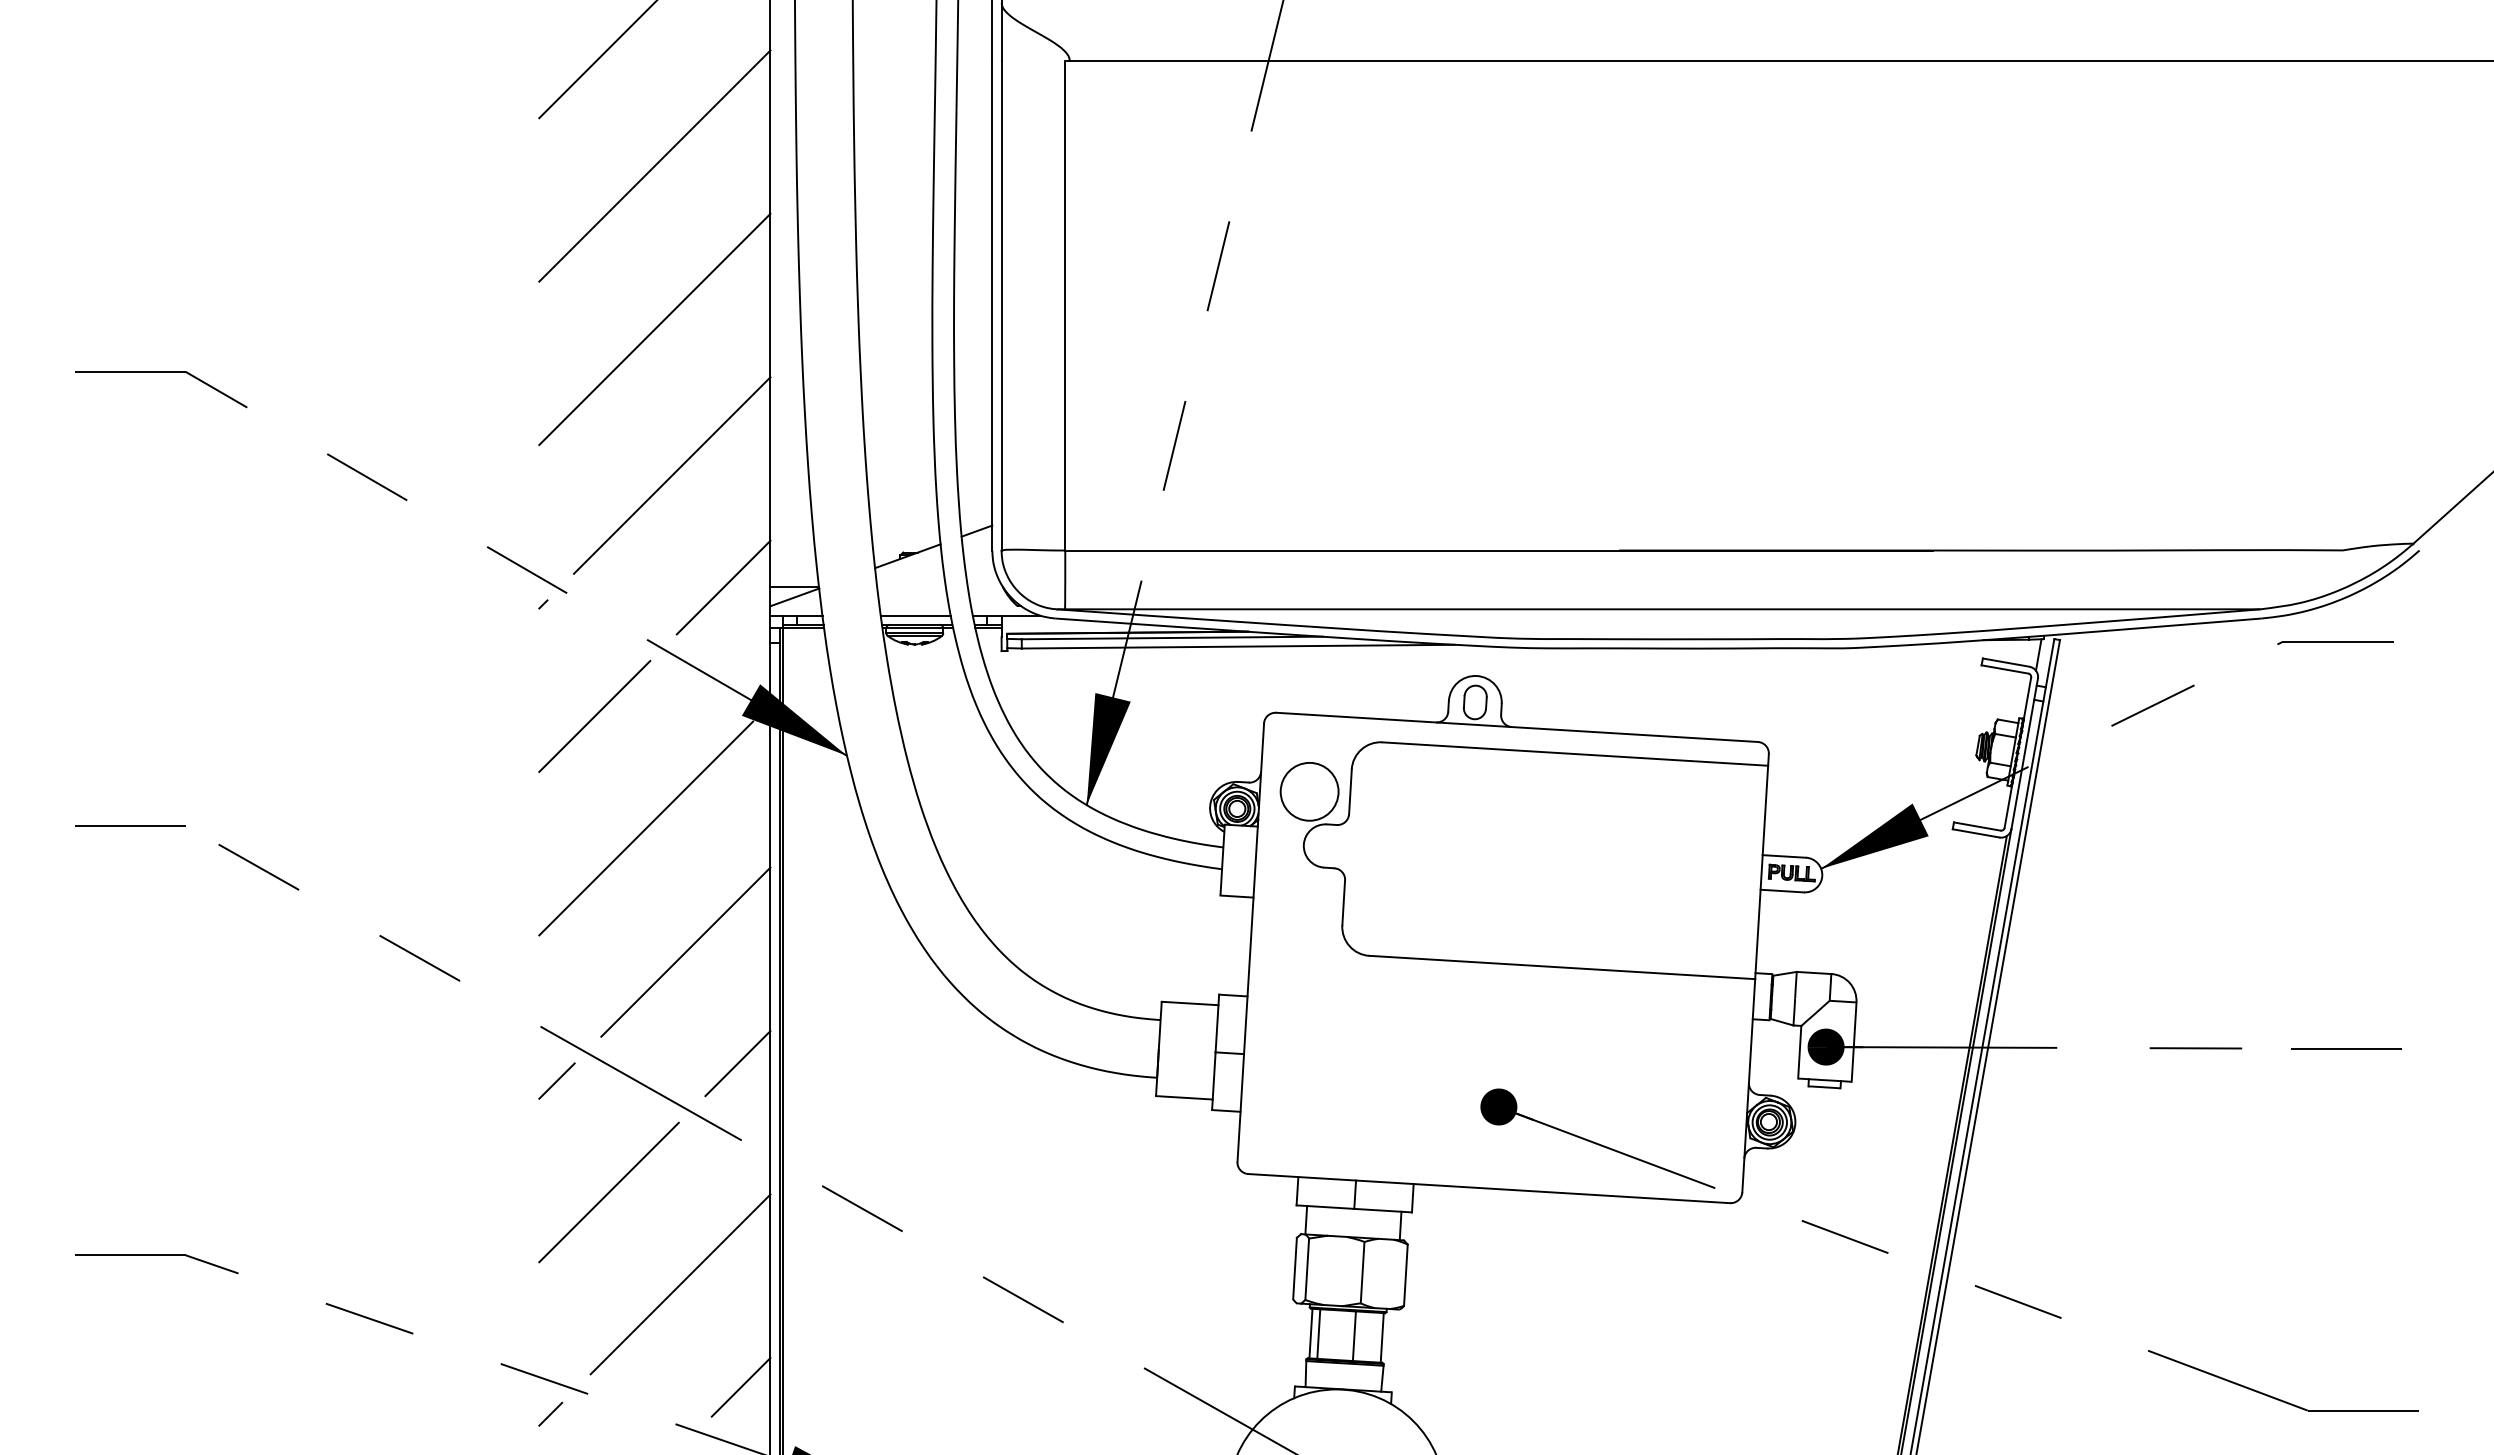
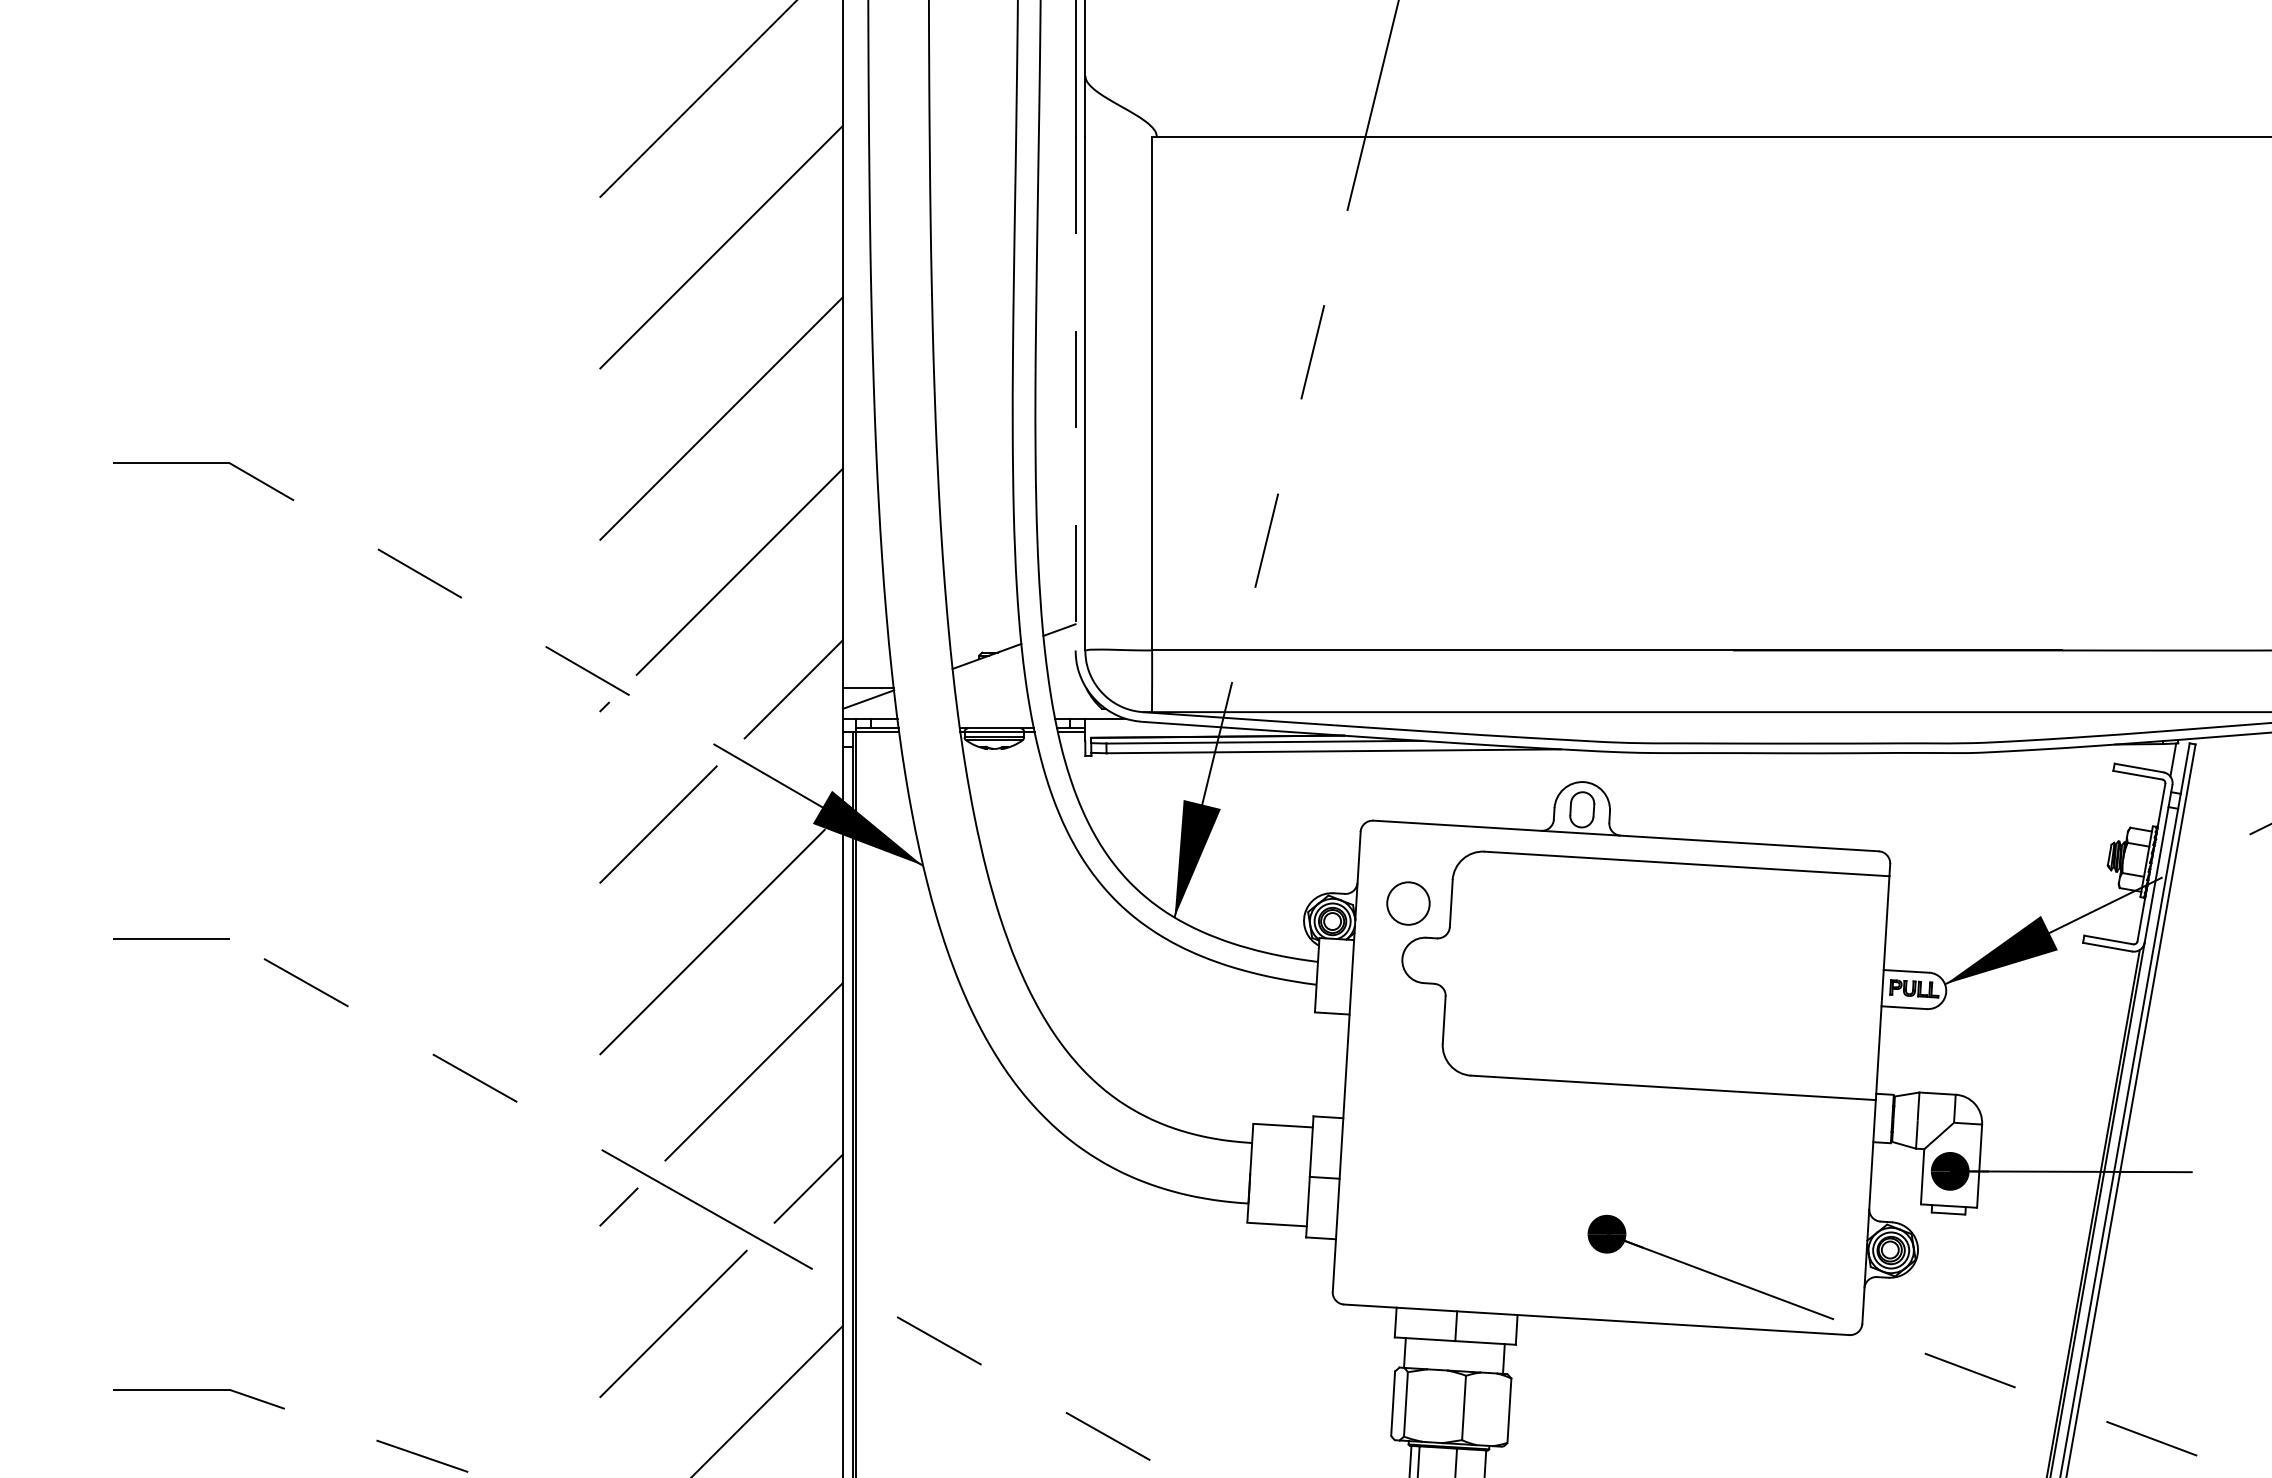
line: (992, 305) -> (1075, 393), solid -> dashed
line: (915, 615) -> (995, 718), removed
circle: (1309, 791) -> (1408, 903), size x0.7

